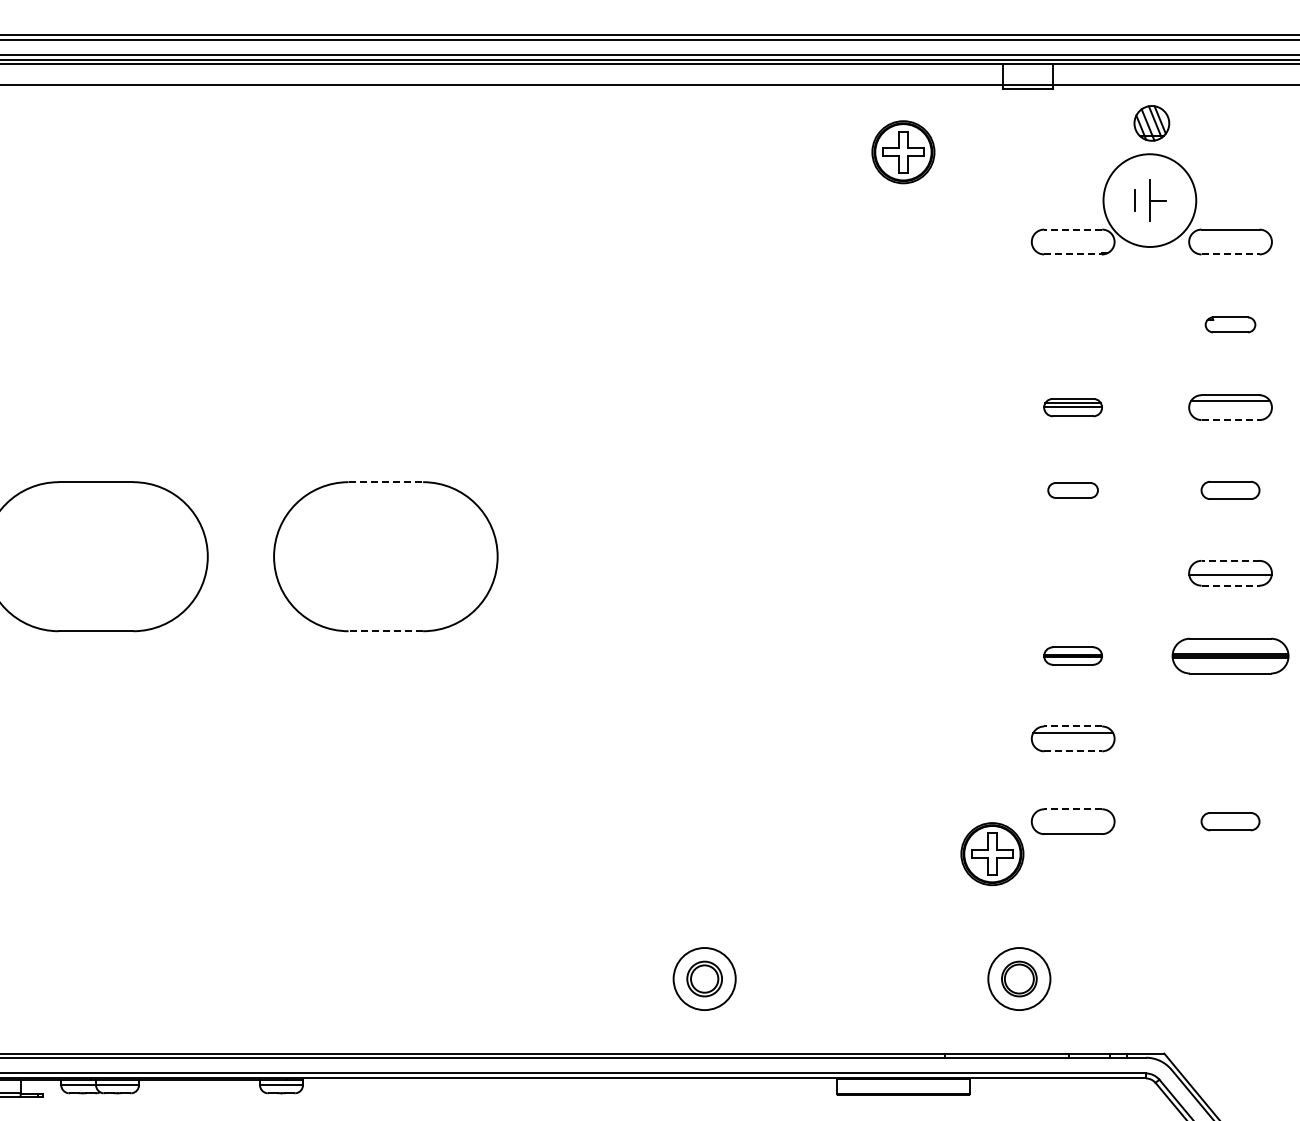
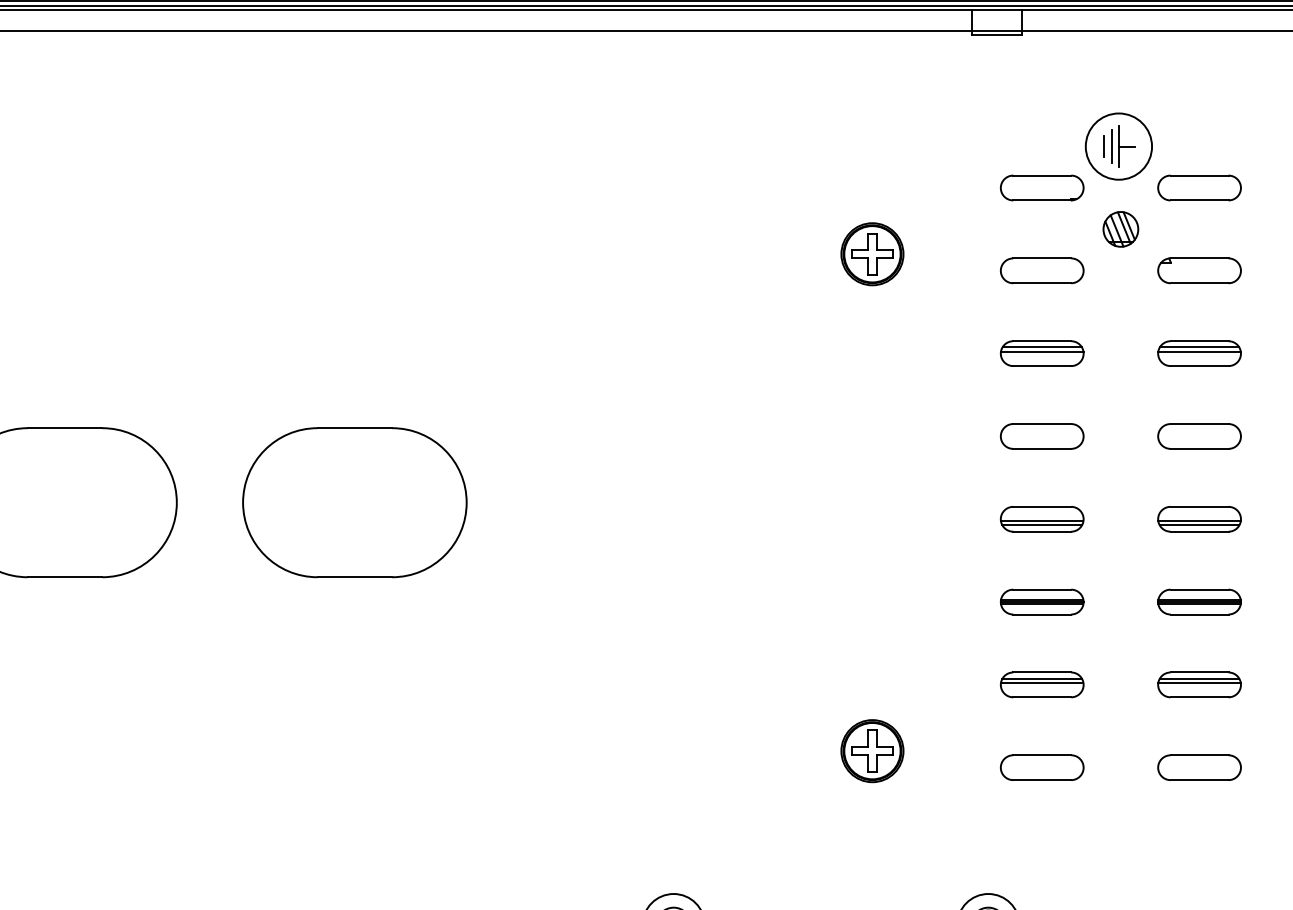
part: (1151, 123) -> (1120, 229), moved
part: (903, 152) -> (872, 254), moved
line: (1142, 200) -> (1111, 146), added
circle: (1149, 200) -> (1118, 146), size x0.71
line: (1073, 229) -> (1042, 175), dashed -> solid
line: (1073, 254) -> (1042, 200), dashed -> solid
line: (1230, 254) -> (1199, 200), dashed -> solid
part: (1072, 324) -> (1041, 270), added
part: (1230, 324) -> (1199, 270), size x1.67
line: (1230, 406) -> (1199, 352), added
part: (1072, 407) -> (1041, 353), size x1.43
line: (1230, 420) -> (1199, 366), dashed -> solid
line: (386, 482) -> (355, 428), dashed -> solid
part: (1072, 490) -> (1041, 436), size x1.67
part: (1230, 490) -> (1199, 436), size x1.43
line: (1230, 560) -> (1199, 506), dashed -> solid
part: (1072, 573) -> (1041, 519), added
line: (1230, 579) -> (1199, 525), added
line: (1230, 585) -> (1199, 531), dashed -> solid
line: (385, 631) -> (354, 577), dashed -> solid
part: (1072, 655) -> (1041, 601), size x1.43
part: (1230, 655) -> (1199, 601), size x0.71
line: (1073, 726) -> (1042, 672), dashed -> solid
line: (1072, 736) -> (1041, 682), added
part: (1230, 738) -> (1199, 684), added
line: (1073, 751) -> (1042, 697), dashed -> solid
line: (1073, 809) -> (1042, 755), dashed -> solid
part: (1230, 821) -> (1199, 767), size x1.43
part: (992, 854) -> (872, 751), moved

